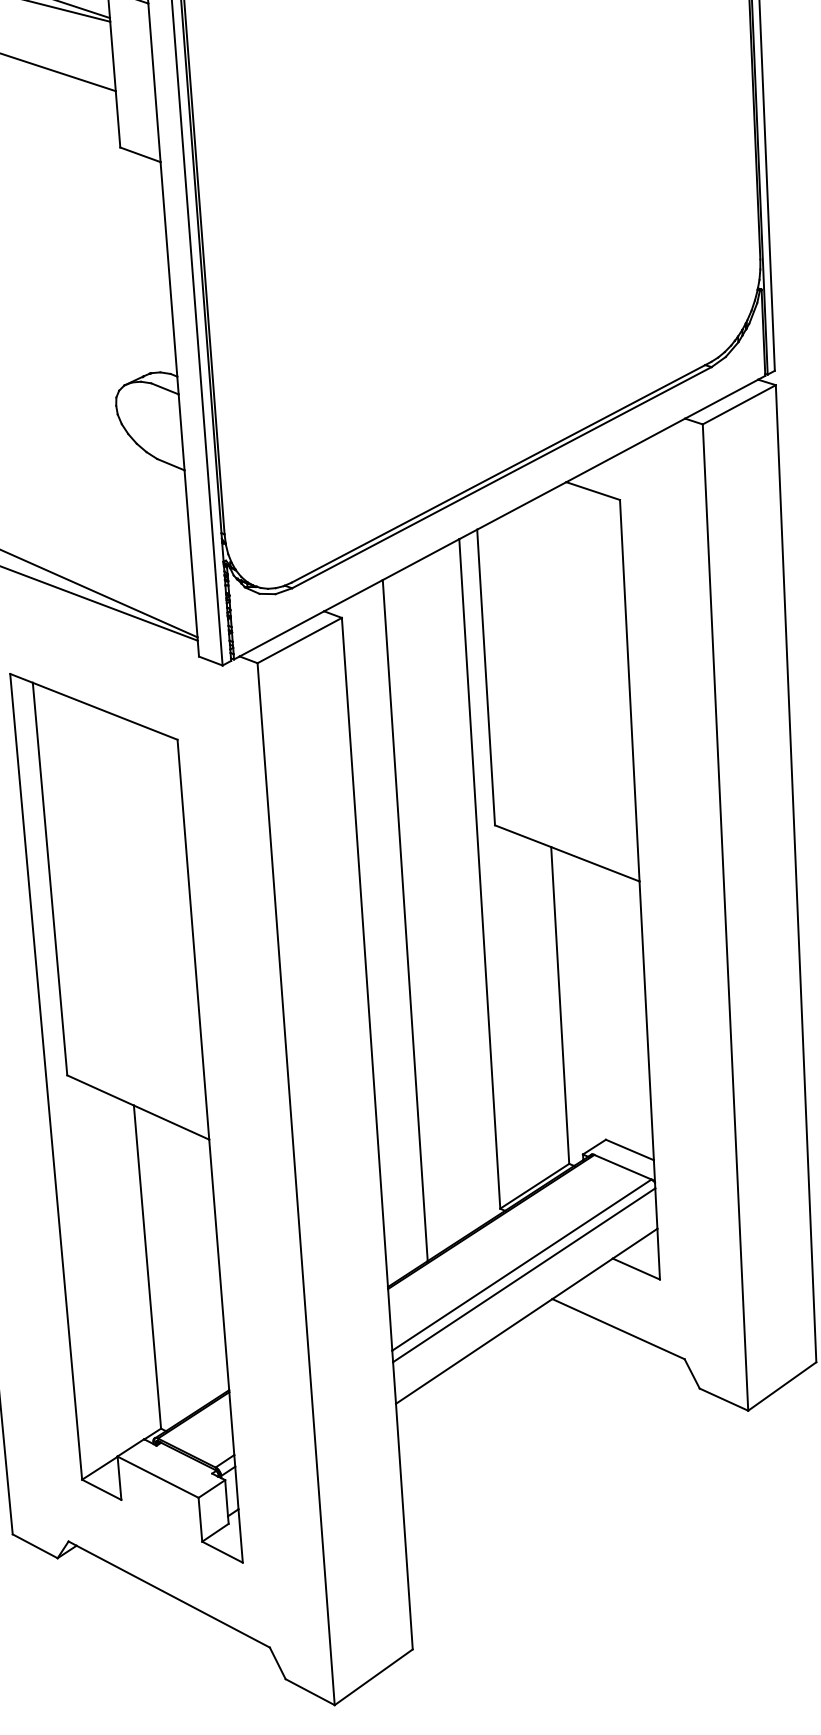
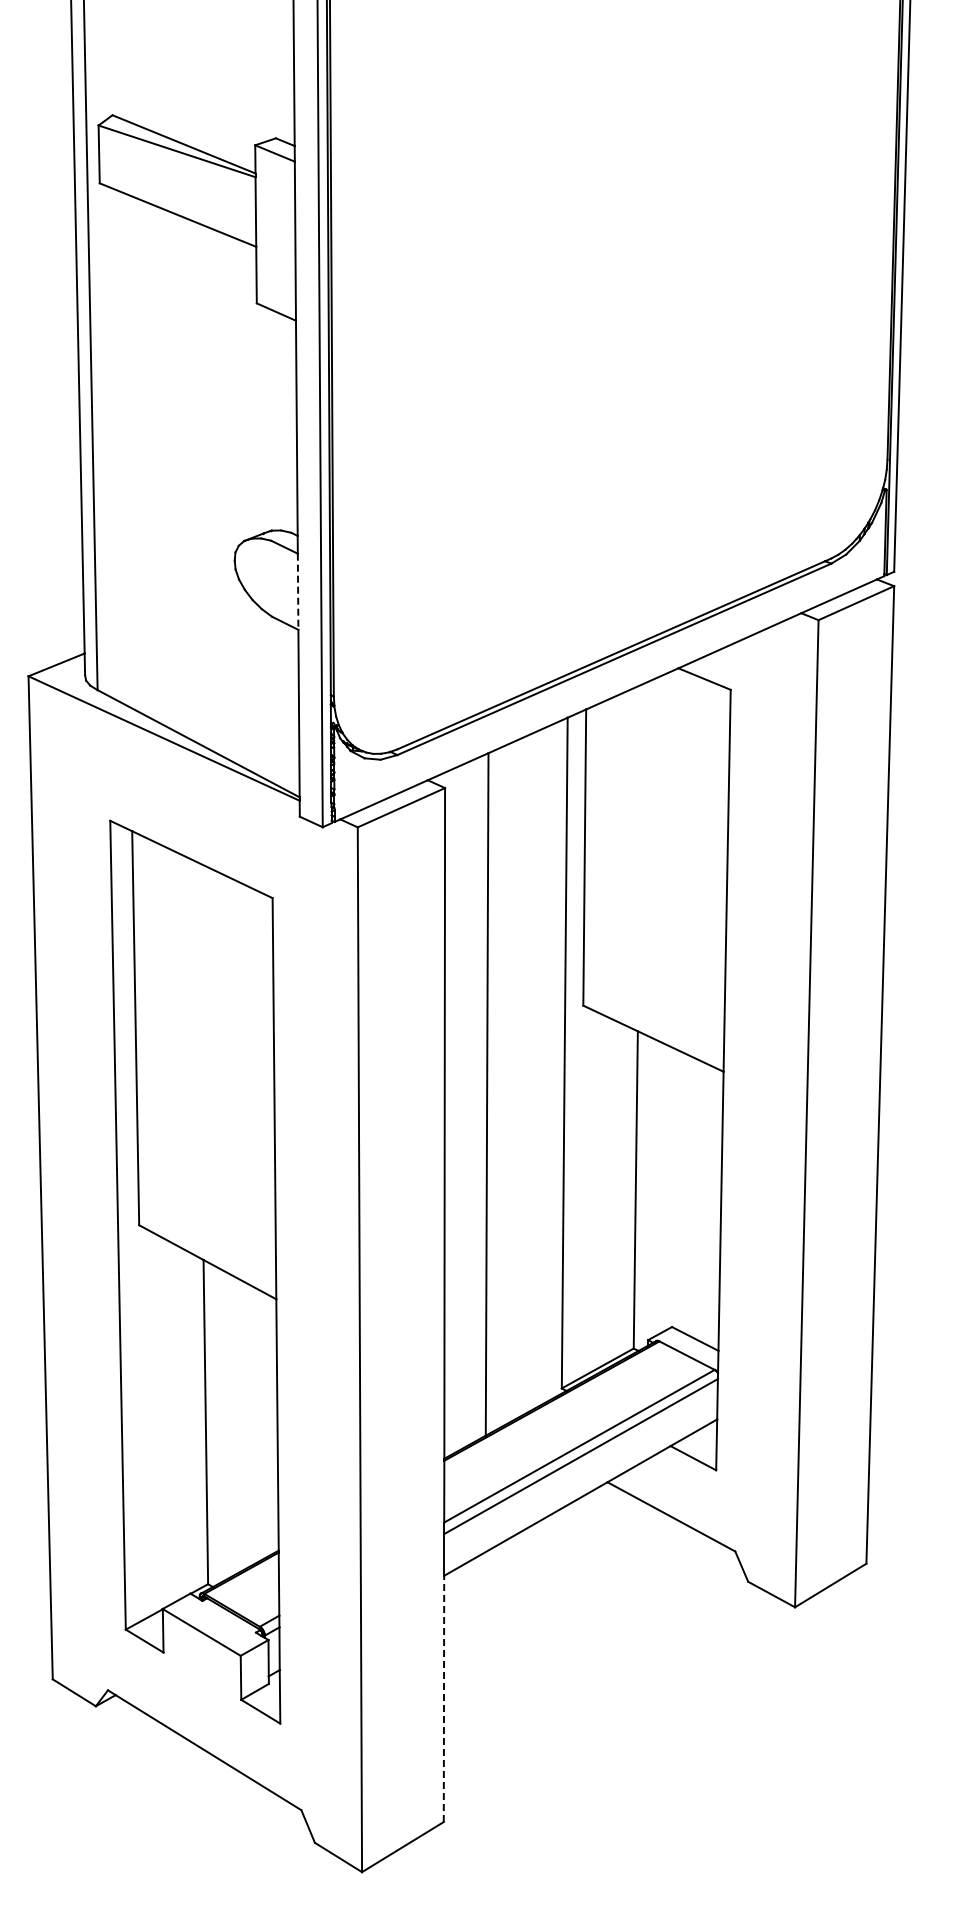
line: (182, 433) -> (298, 592), solid -> dashed
line: (404, 1526) -> (444, 1698), solid -> dashed

